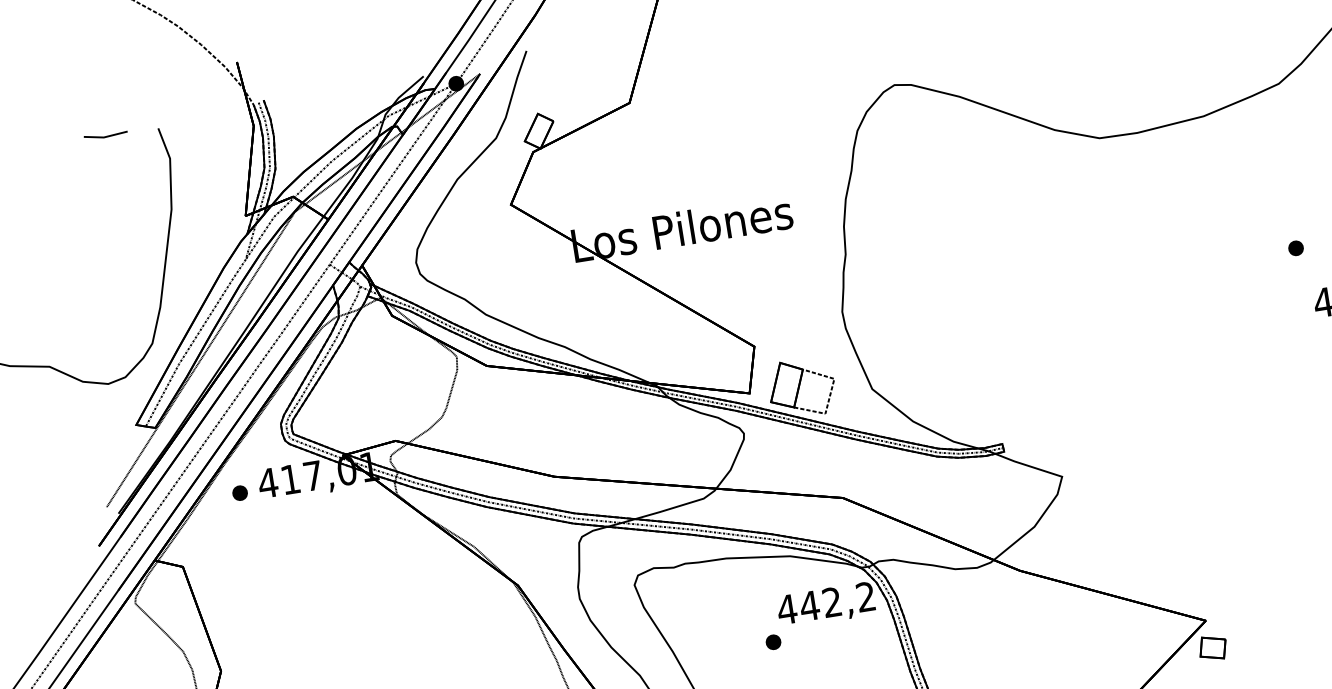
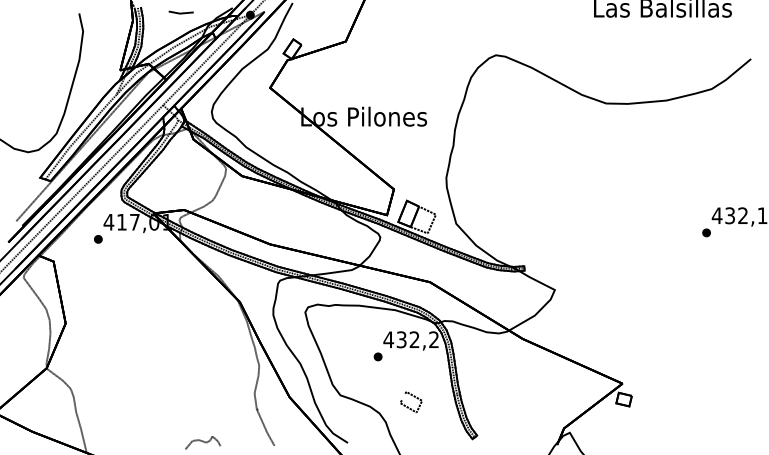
line: (104, 135) -> (180, 12), moved
part: (1295, 247) -> (706, 232), moved
part: (240, 493) -> (98, 239), moved
text: (809, 605) -> (401, 339), 442,2 -> 432,2

